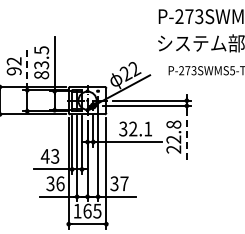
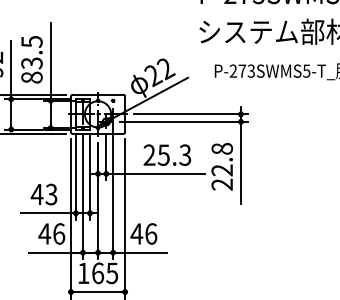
line: (27, 69) -> (11, 69), dashed -> solid
text: (135, 128) -> (167, 154), 32.1 -> 25.3
line: (186, 136) -> (240, 165), dashed -> solid
text: (50, 183) -> (44, 233), 36 -> 46
text: (119, 183) -> (144, 233), 37 -> 46

